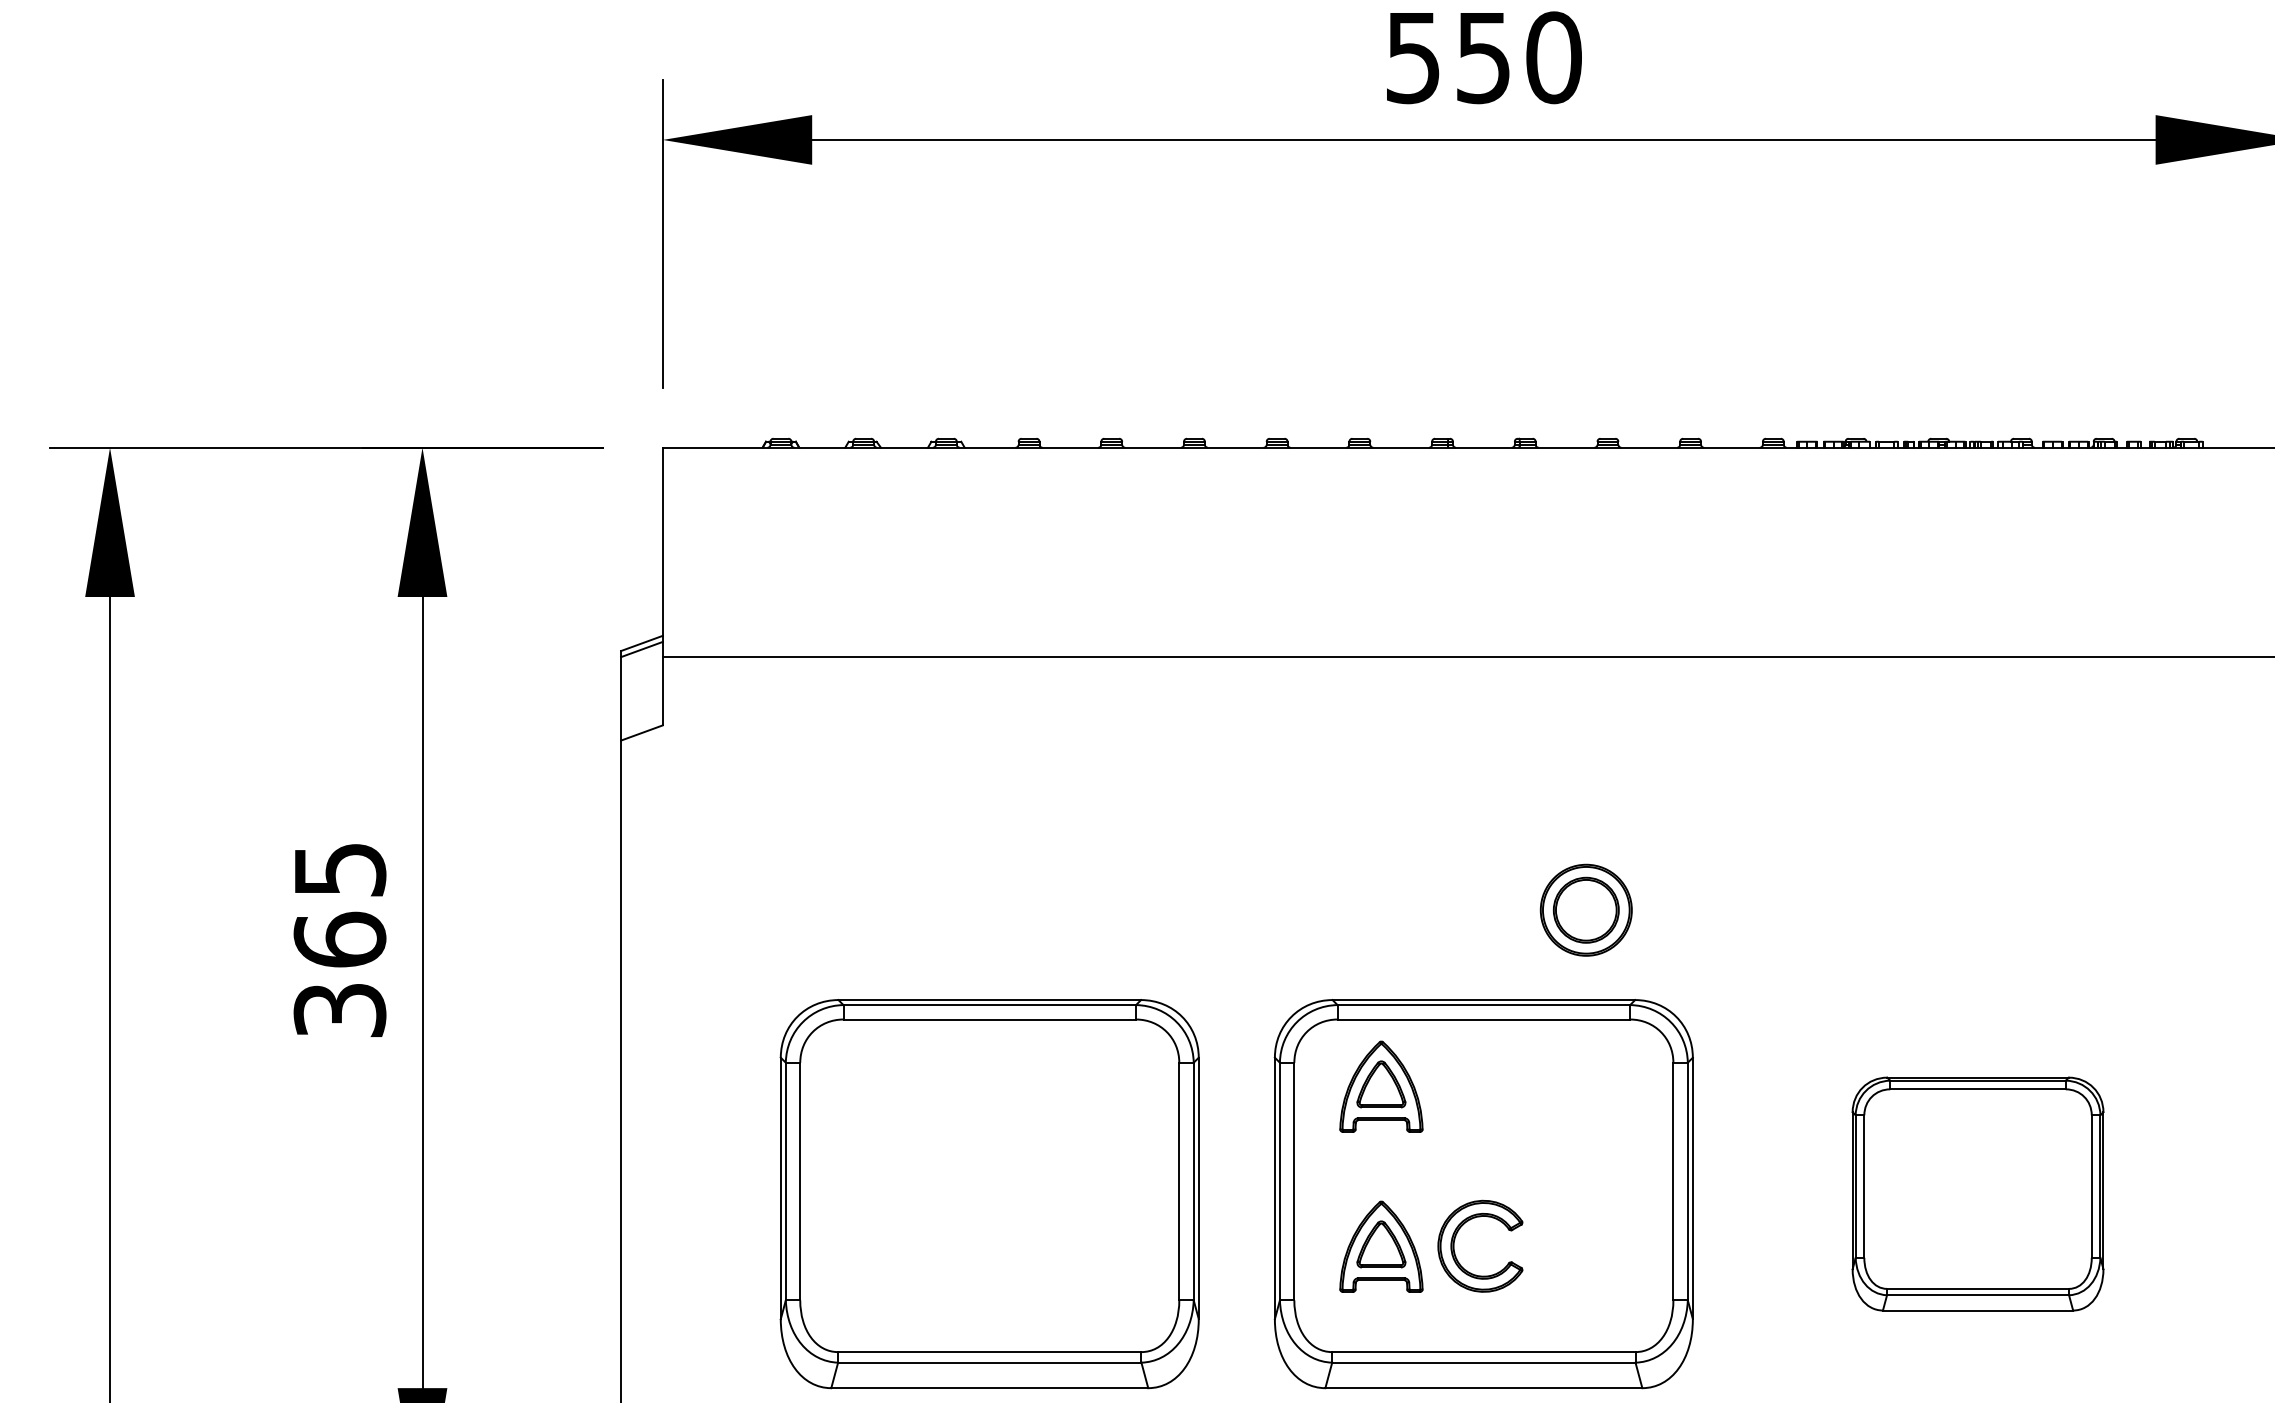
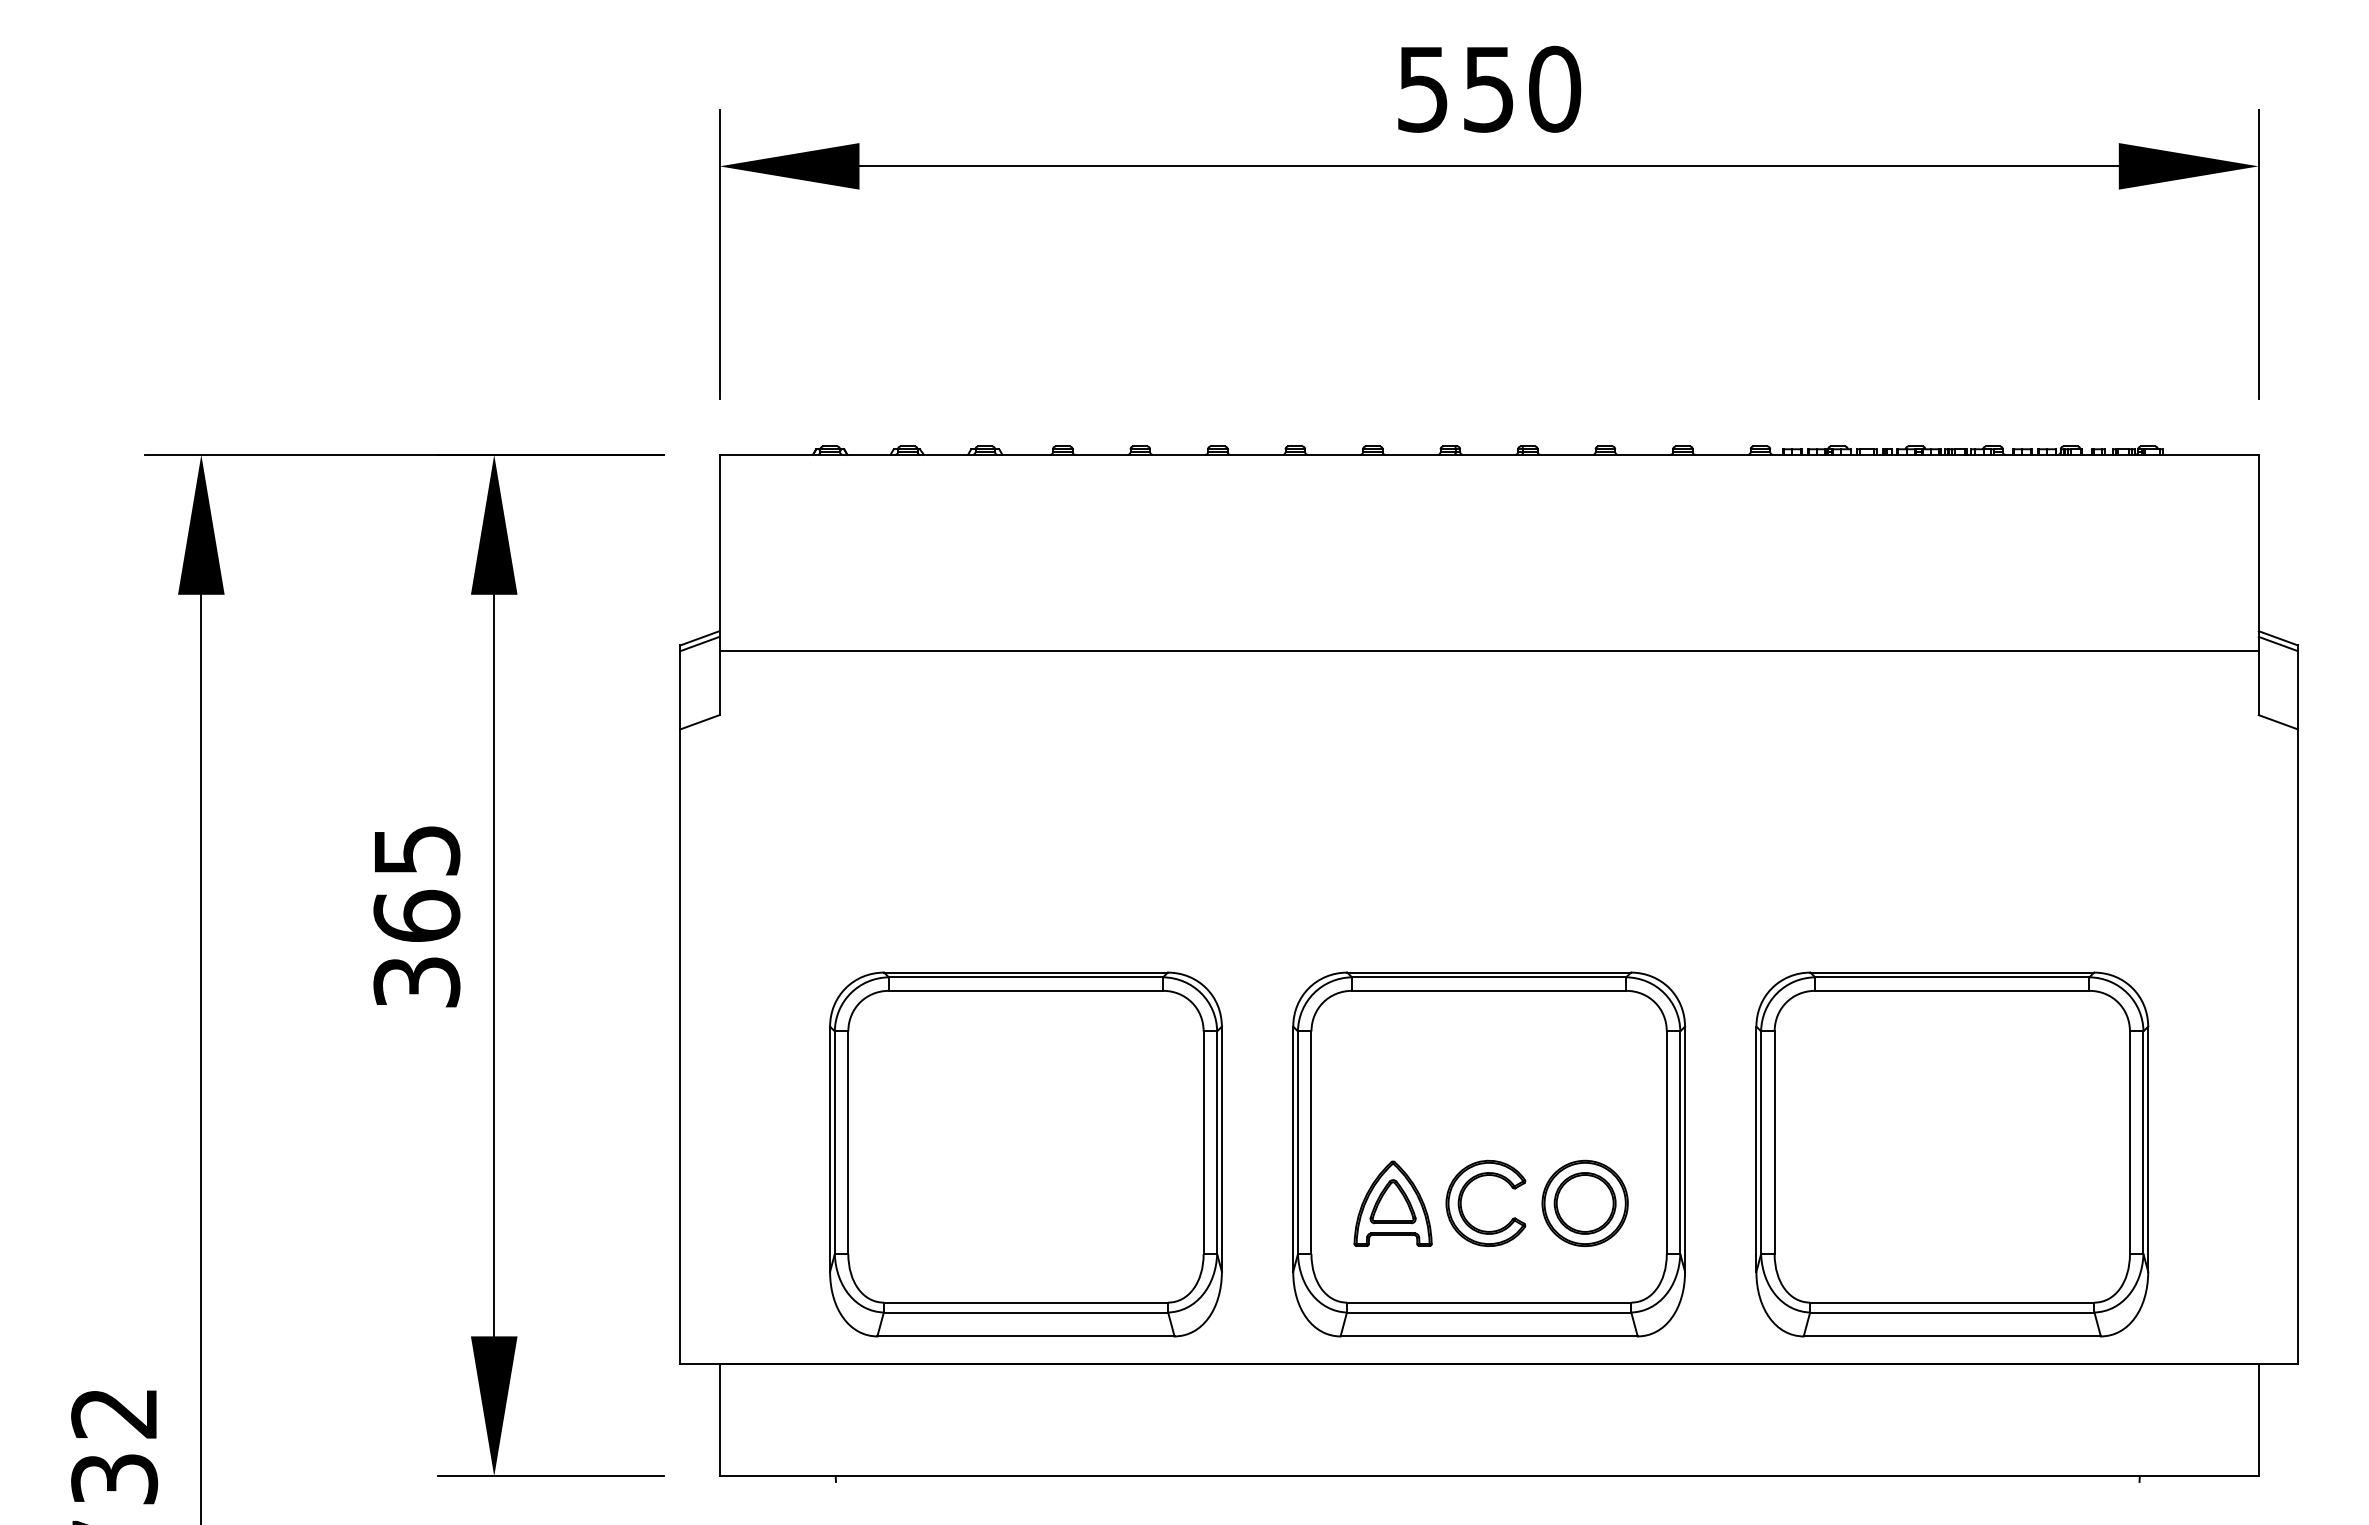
part: (1585, 909) -> (1584, 1202), moved
part: (1380, 1086) -> (1392, 1053), removed
part: (1978, 1194) -> (1952, 1154), size x1.67

